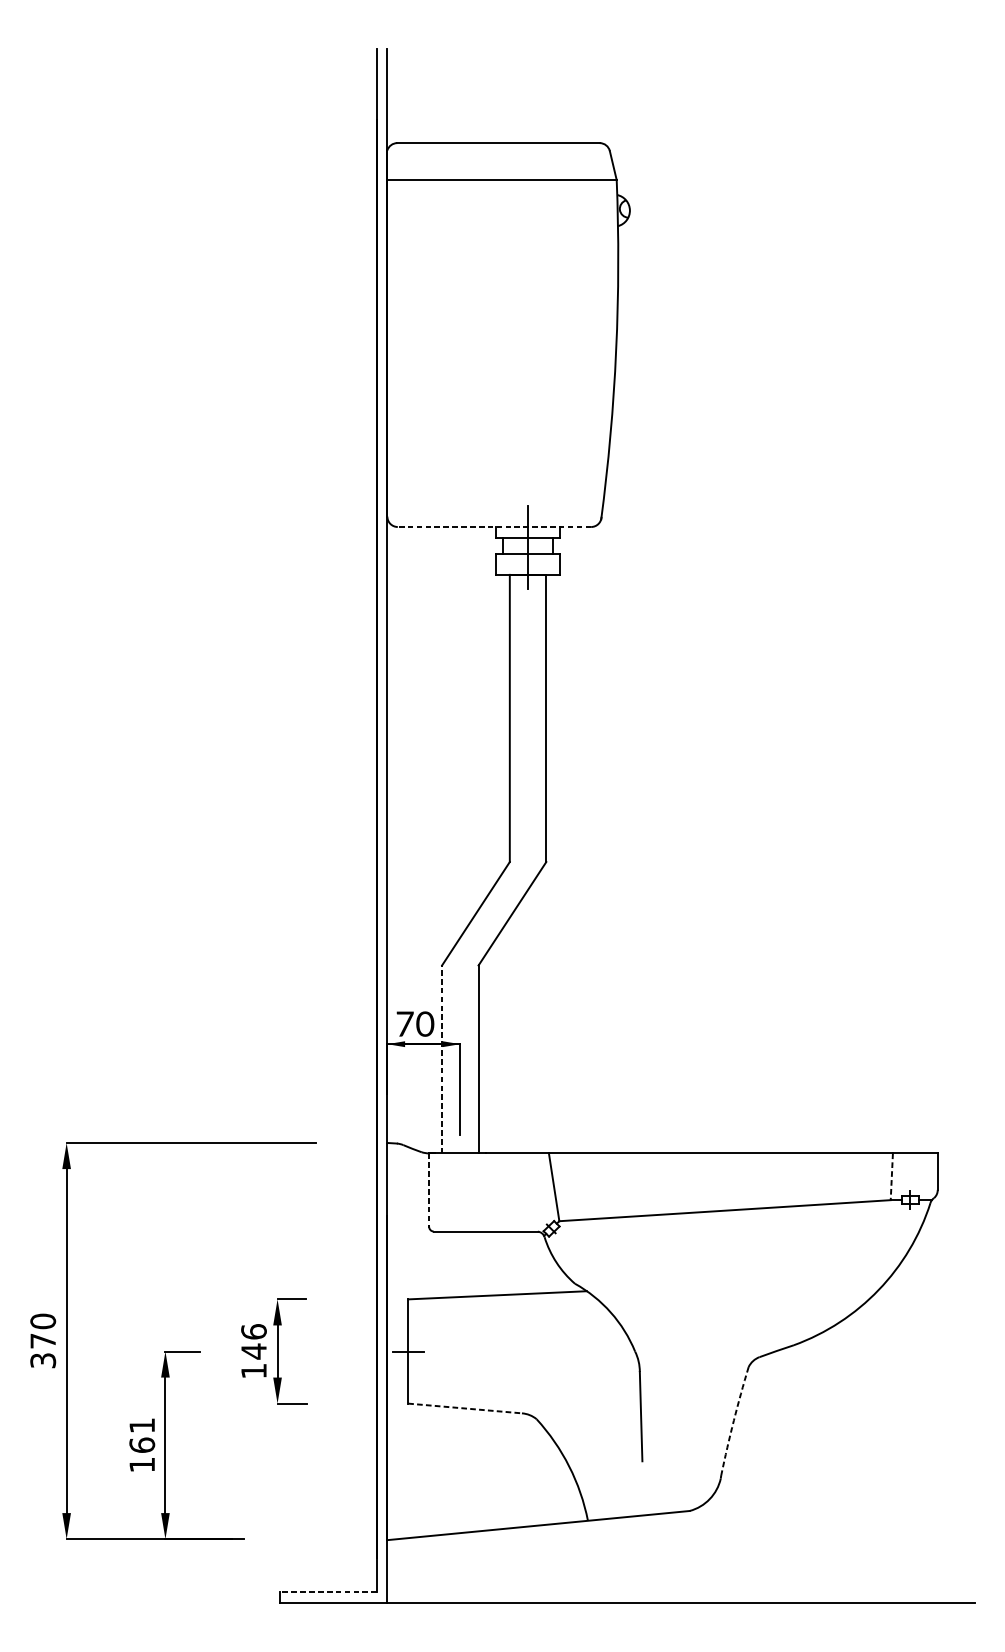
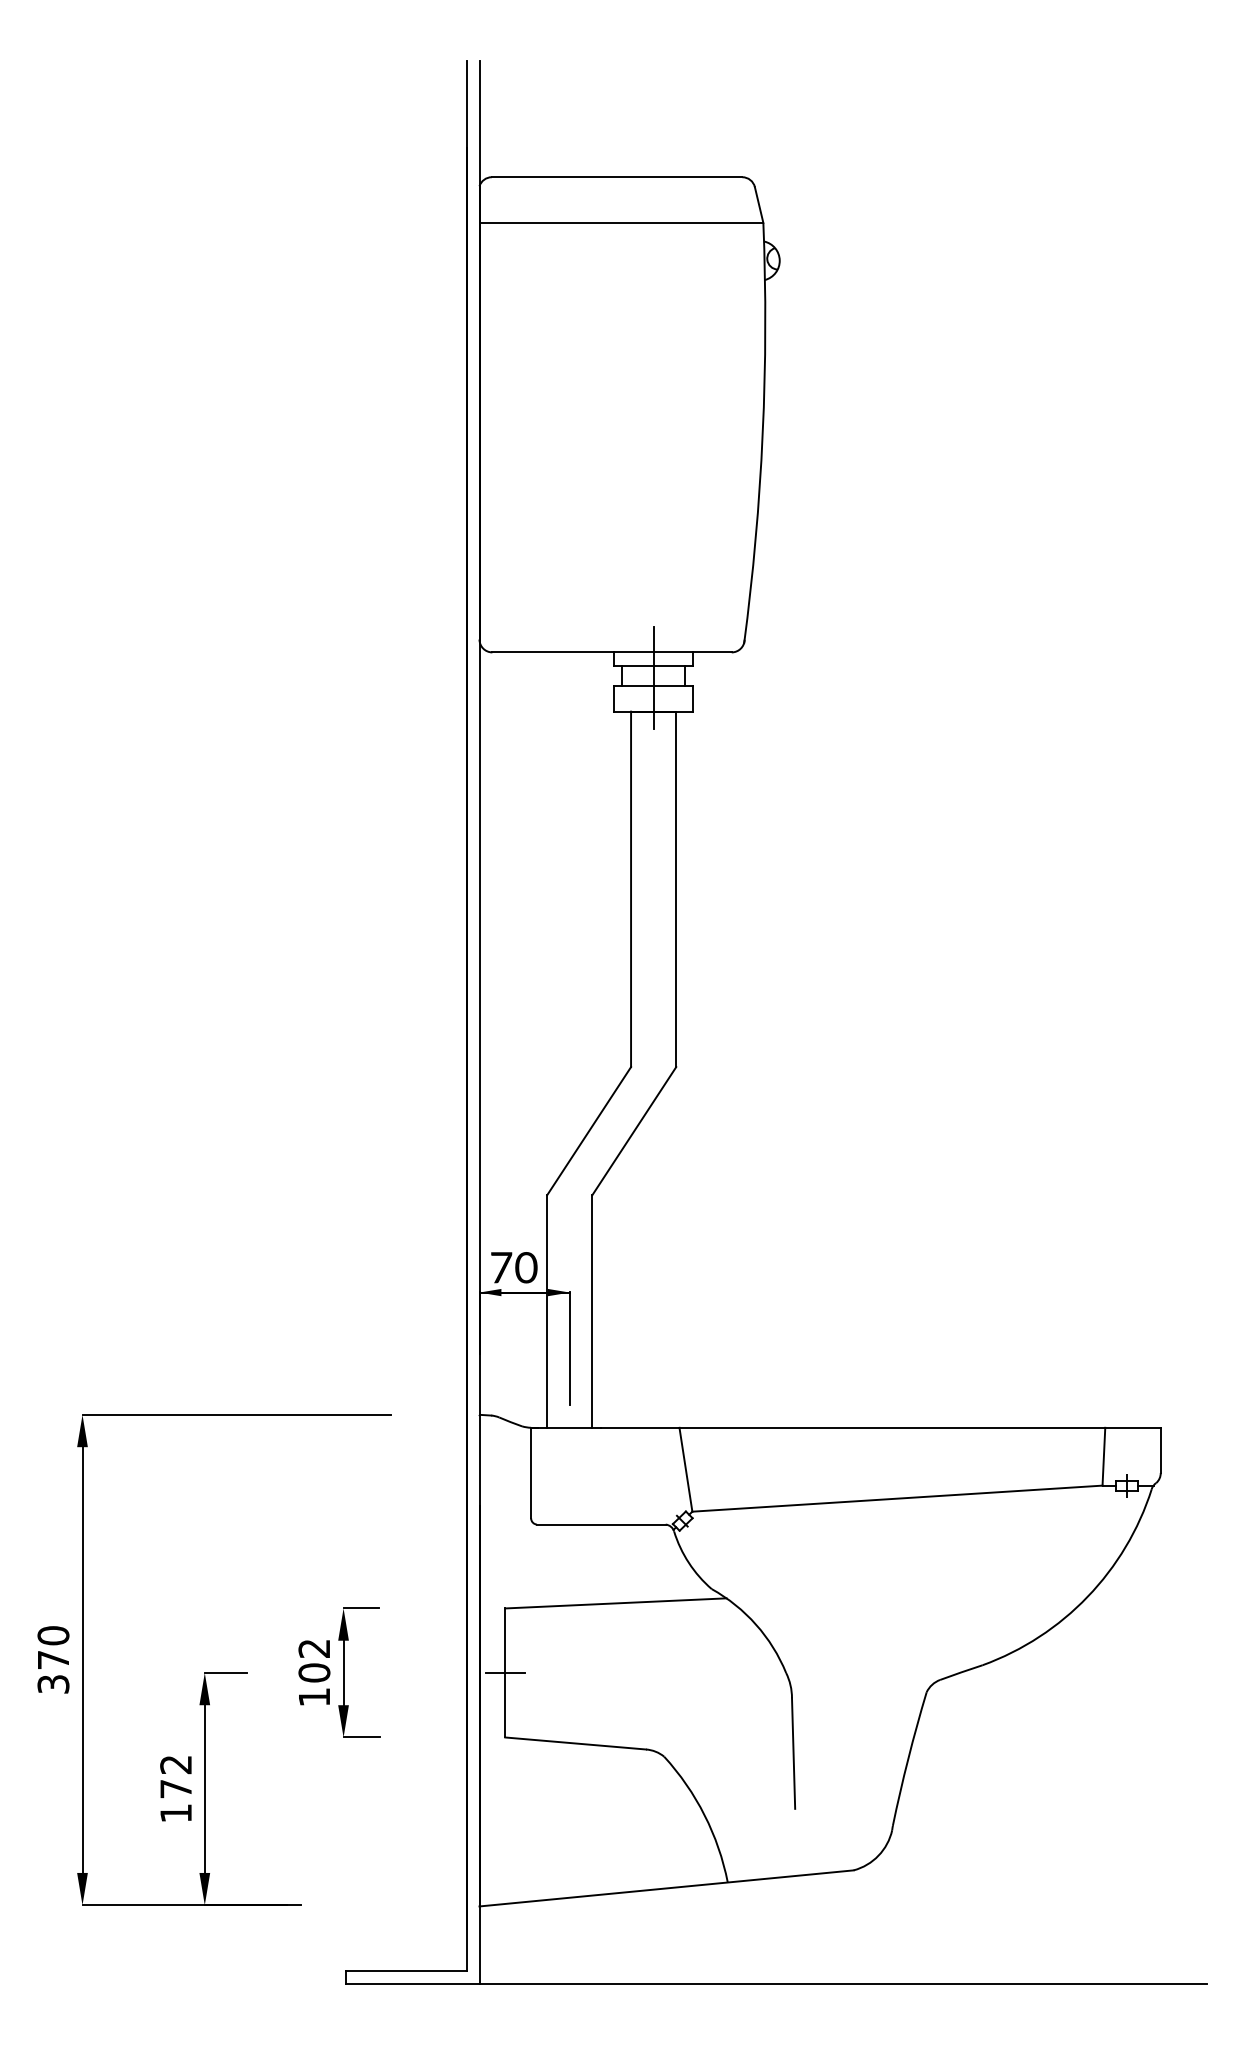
line: (494, 527) -> (612, 652), dashed -> solid
line: (442, 1058) -> (547, 1310), dashed -> solid
line: (891, 1176) -> (1103, 1456), dashed -> solid
line: (429, 1190) -> (531, 1473), dashed -> solid
text: (254, 1342) -> (314, 1661), 146 -> 102
line: (464, 1408) -> (575, 1743), dashed -> solid
arc: (733, 1420) -> (908, 1758), dashed -> solid
text: (142, 1435) -> (176, 1777), 161 -> 172
line: (327, 1591) -> (405, 1970), dashed -> solid

